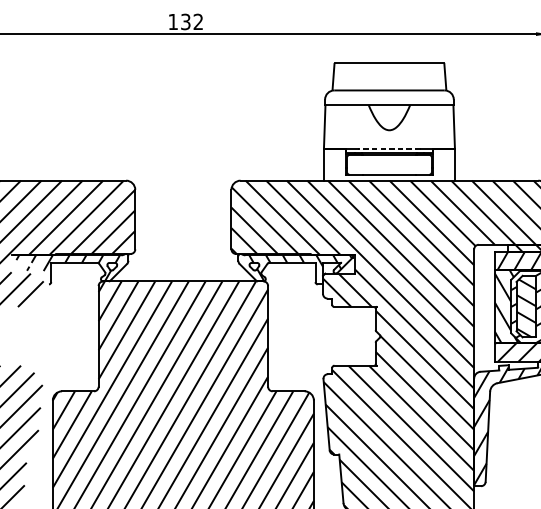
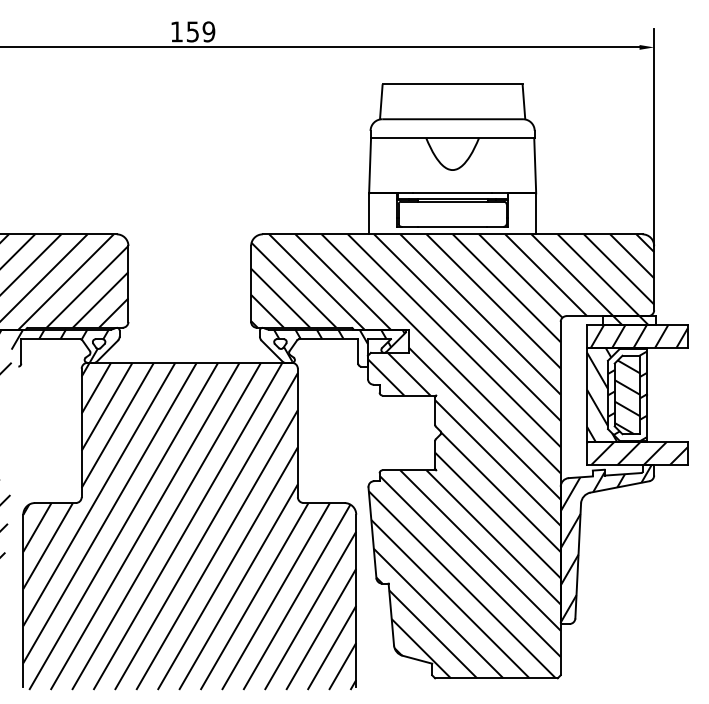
text: (192, 21) -> (201, 31), 132 -> 159
line: (389, 148) -> (452, 193), dashed -> solid

